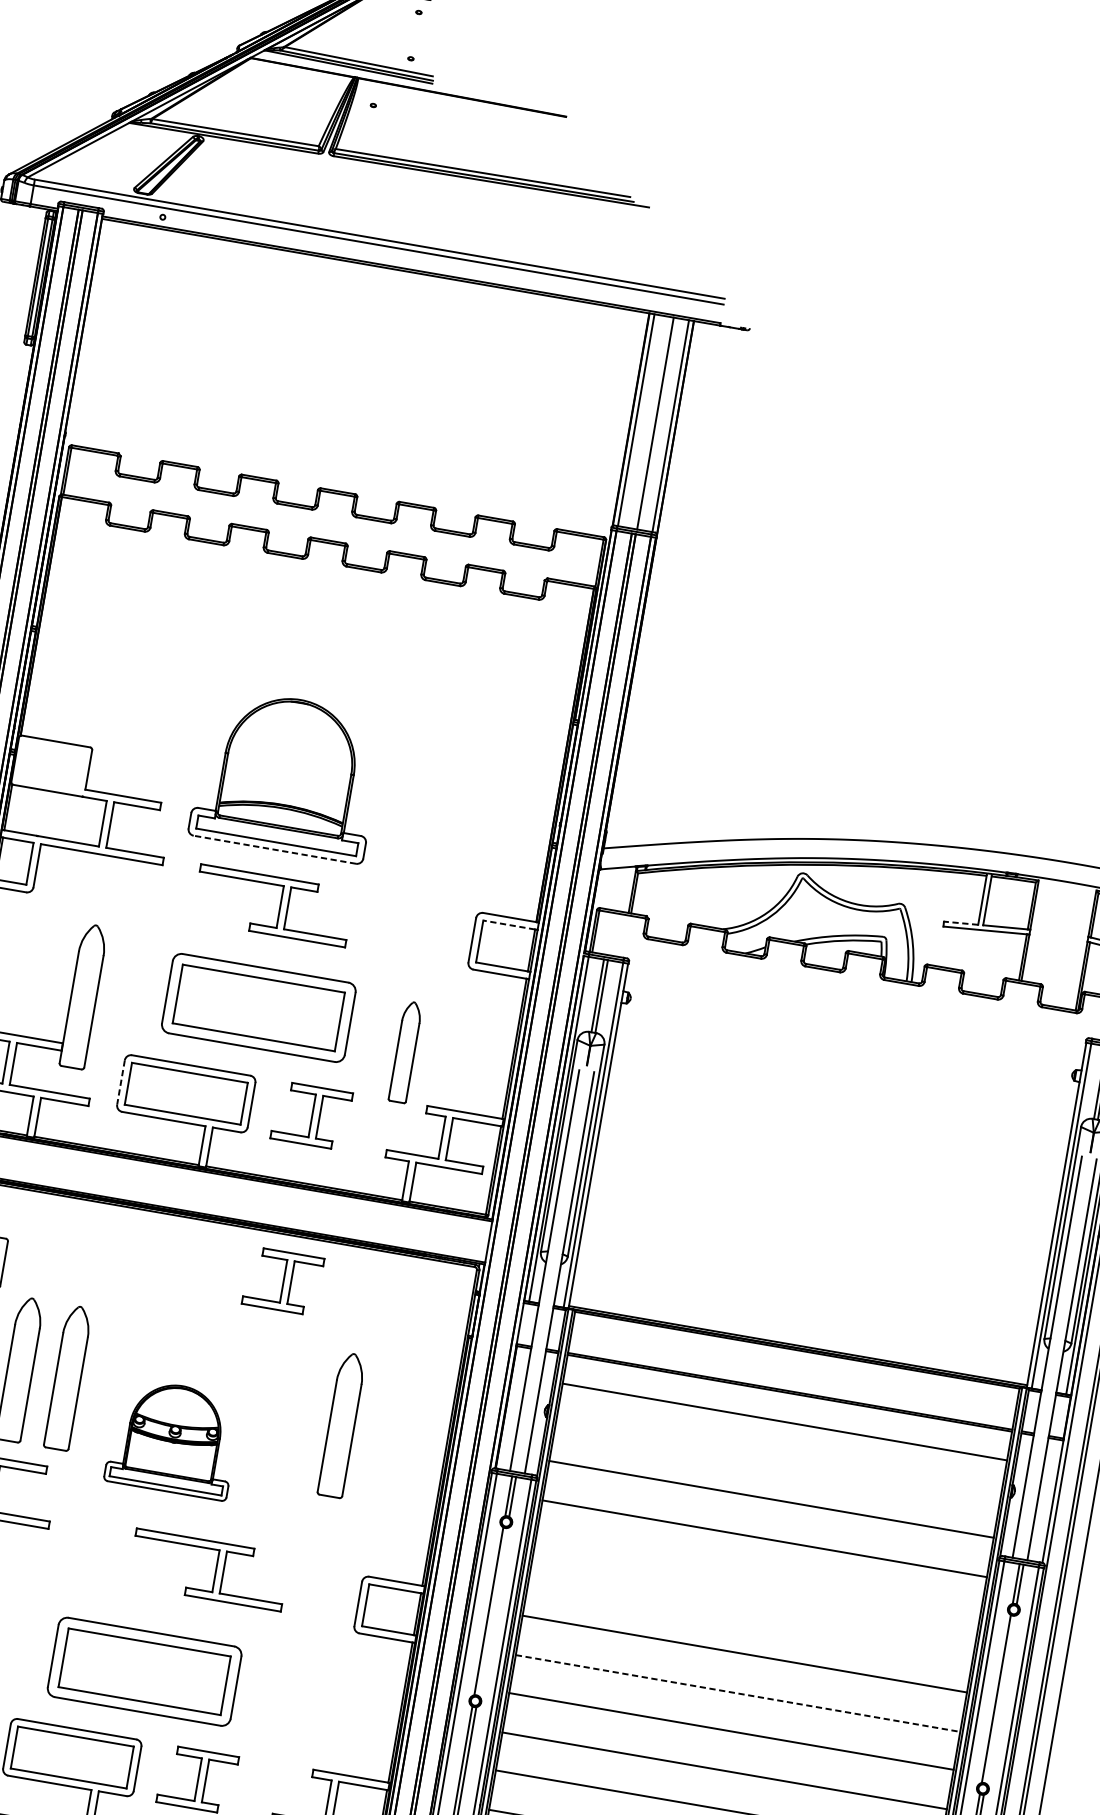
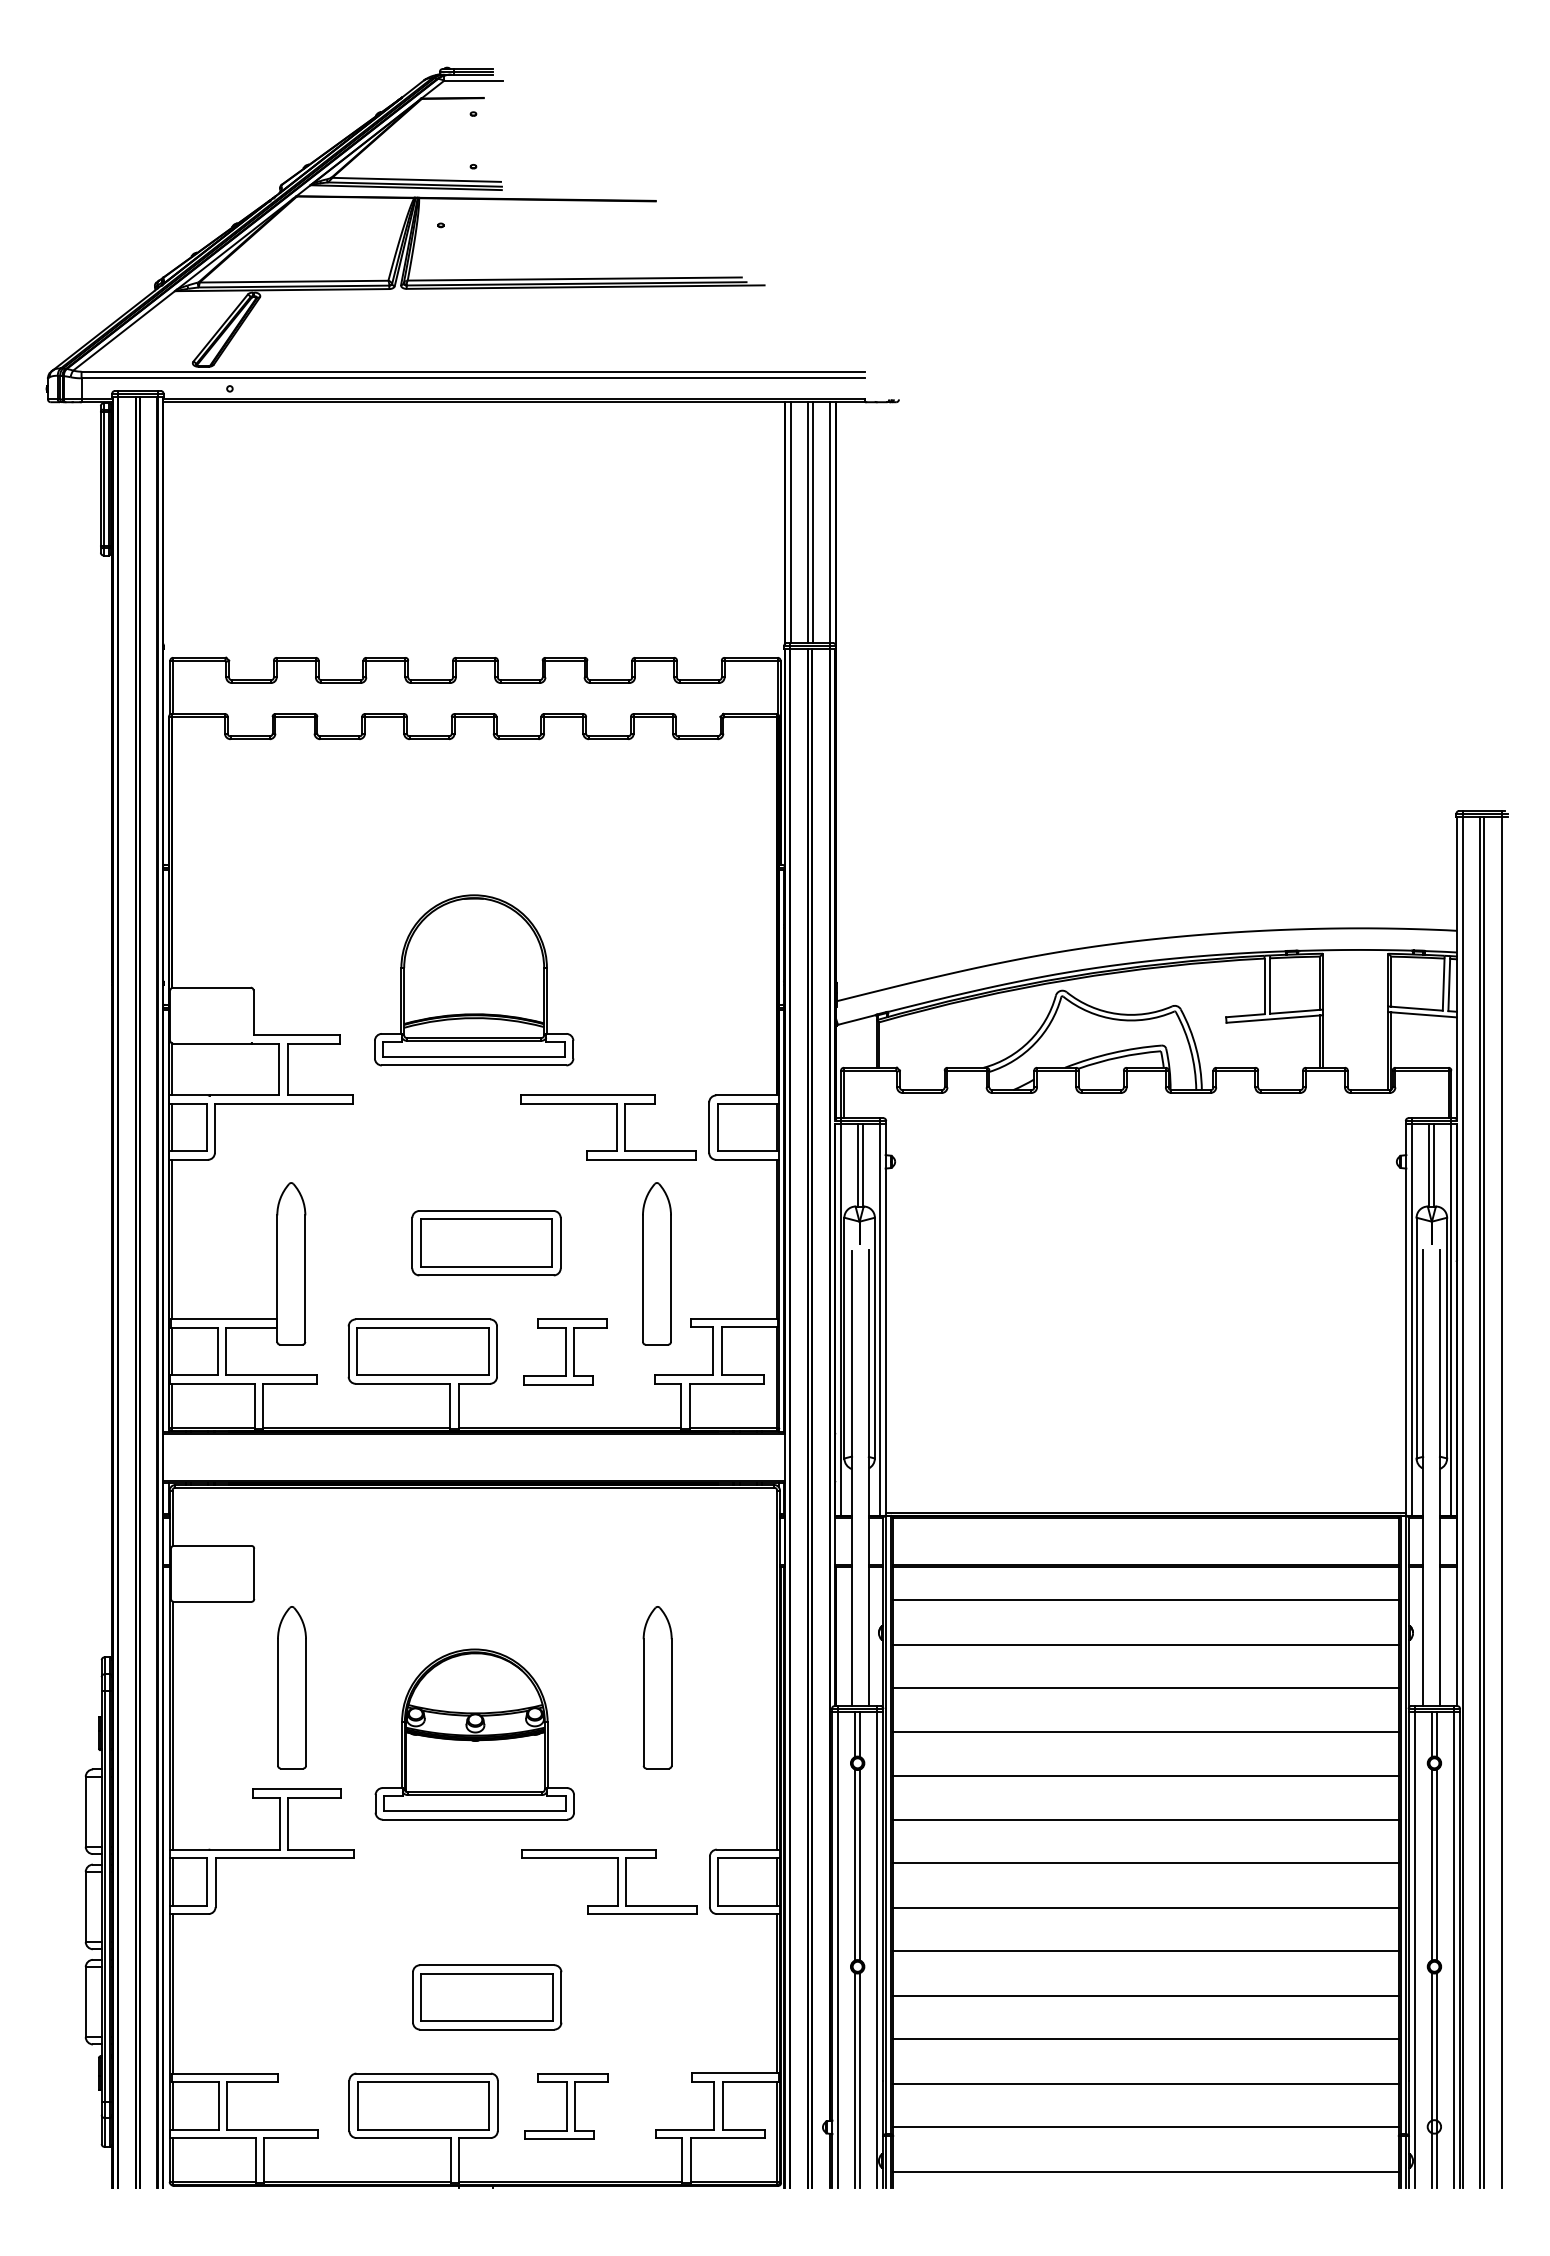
line: (651, 422) -> (808, 522), added
line: (274, 849) -> (473, 1065), dashed -> solid
part: (279, 906) -> (616, 1127), moved
line: (960, 922) -> (1244, 1015), dashed -> solid
line: (508, 924) -> (746, 1103), dashed -> solid
part: (258, 1008) -> (486, 1243), size x0.71
part: (405, 1051) -> (656, 1263), size x1.43
line: (120, 1083) -> (348, 1352), dashed -> solid
part: (283, 1280) -> (565, 1539), removed
part: (68, 1377) -> (346, 1687), removed
part: (173, 1438) -> (474, 1734), size x1.43
line: (777, 1461) -> (1145, 1644), added
part: (215, 1570) -> (617, 1881), moved
line: (757, 1576) -> (1145, 1775), added
line: (492, 1611) -> (859, 1864), added
line: (750, 1616) -> (1145, 1820), added
part: (144, 1671) -> (487, 1997), size x0.71
line: (738, 1693) -> (1146, 1908), dashed -> solid
line: (1000, 1699) -> (1436, 1864), added

